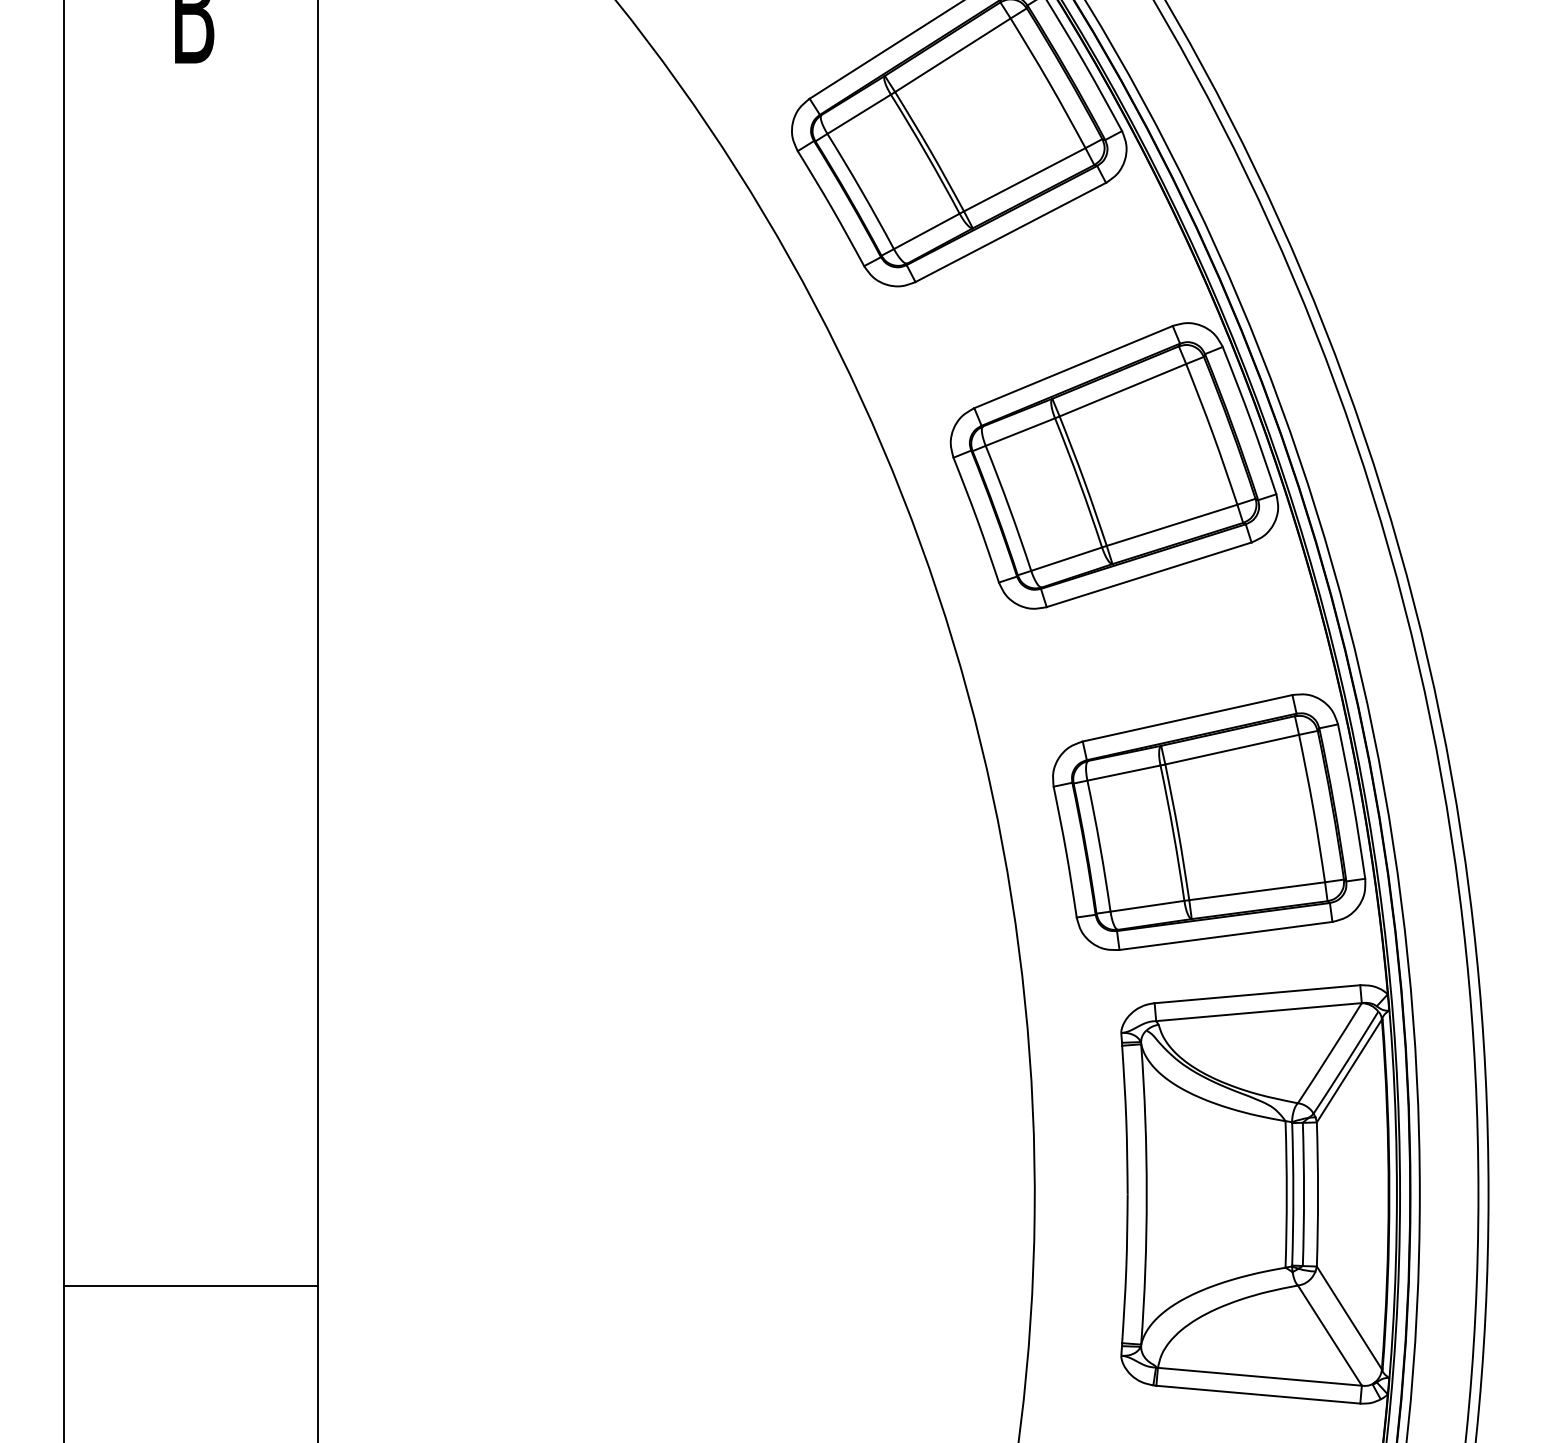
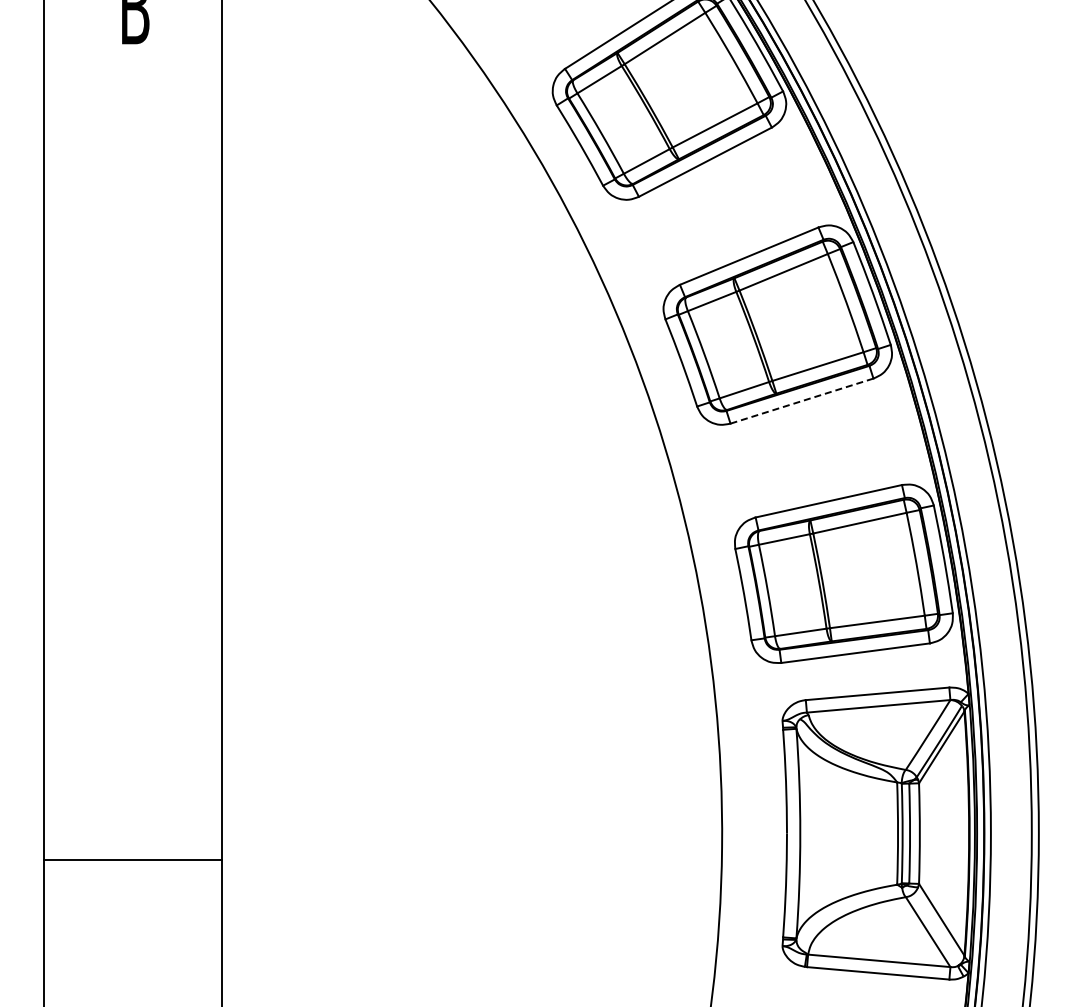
line: (1148, 575) -> (801, 401), solid -> dashed
line: (191, 1286) -> (133, 859), moved

